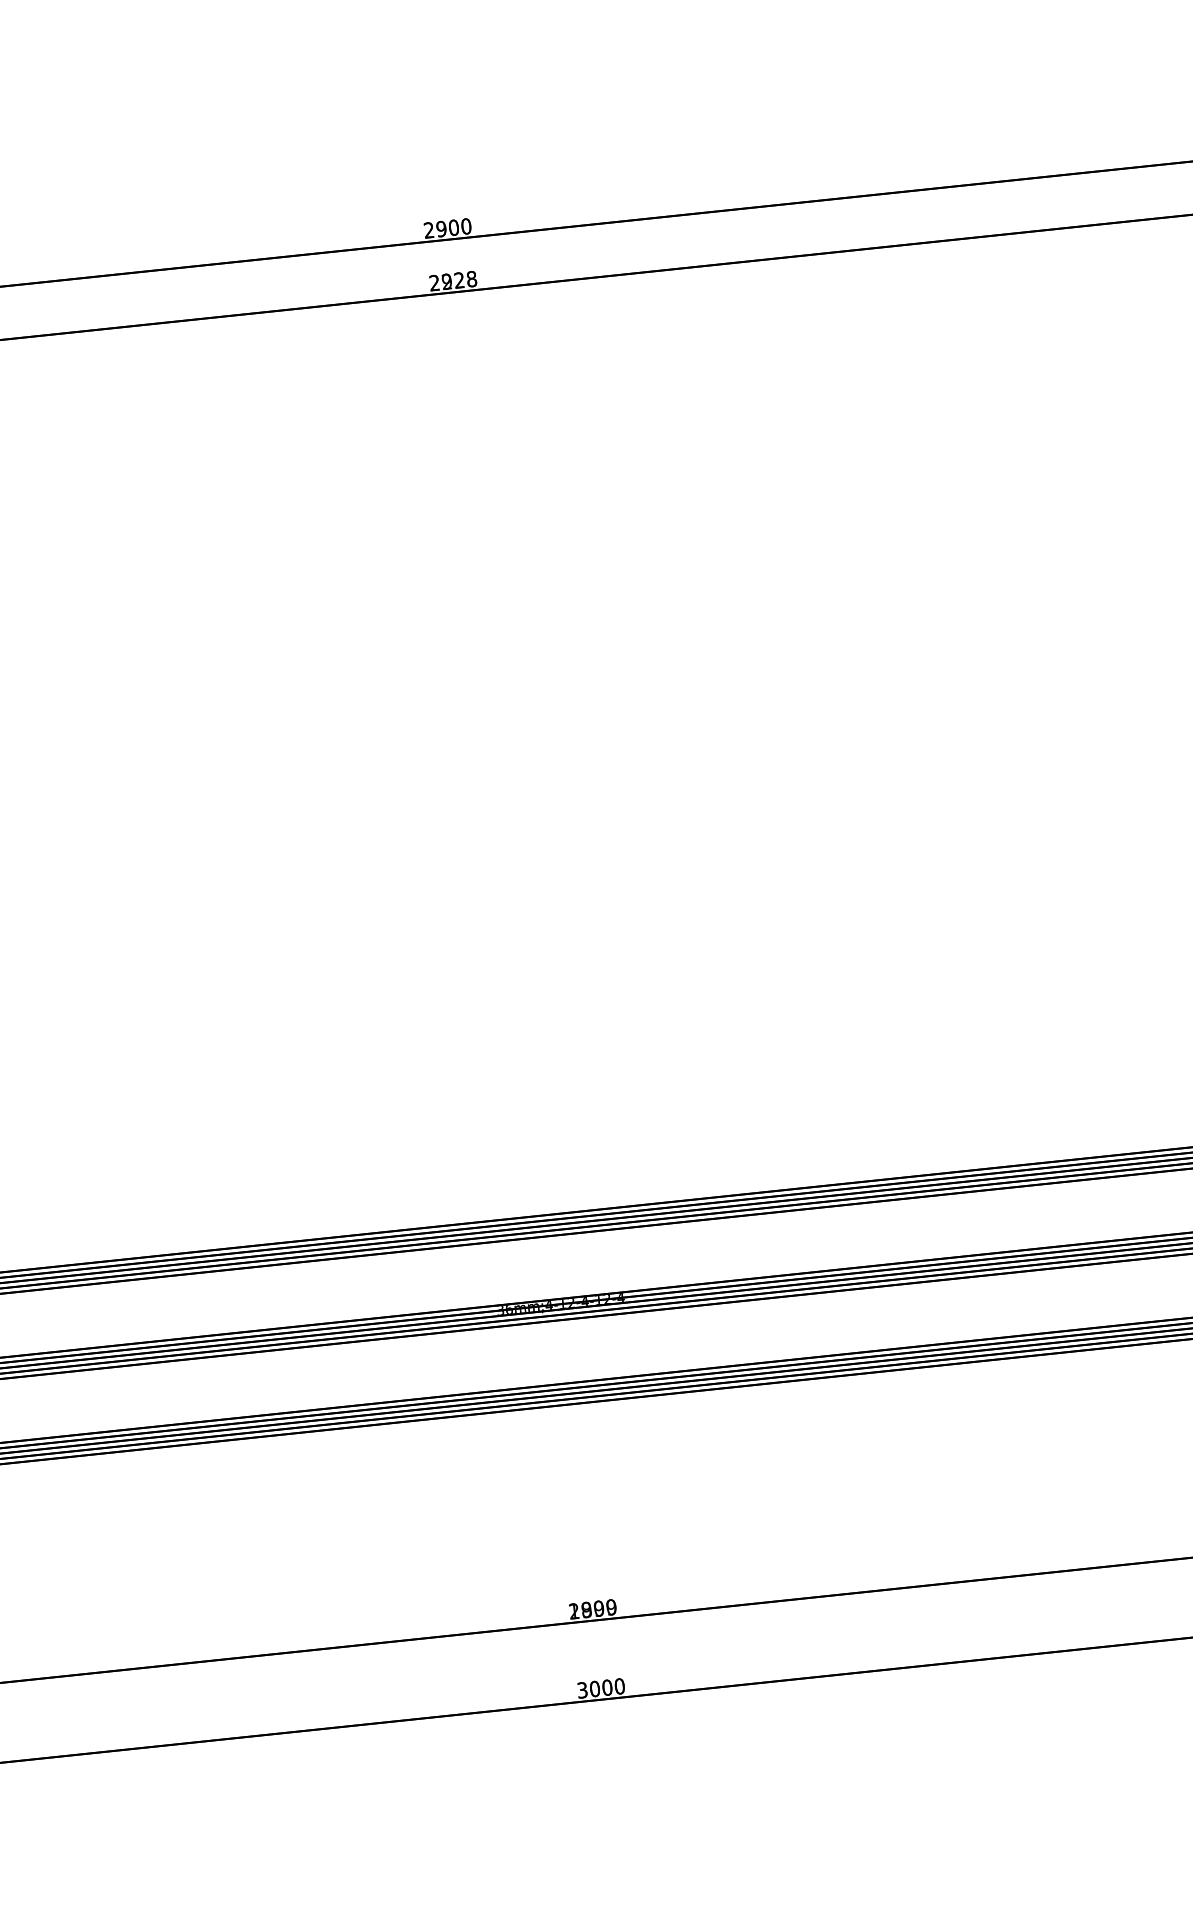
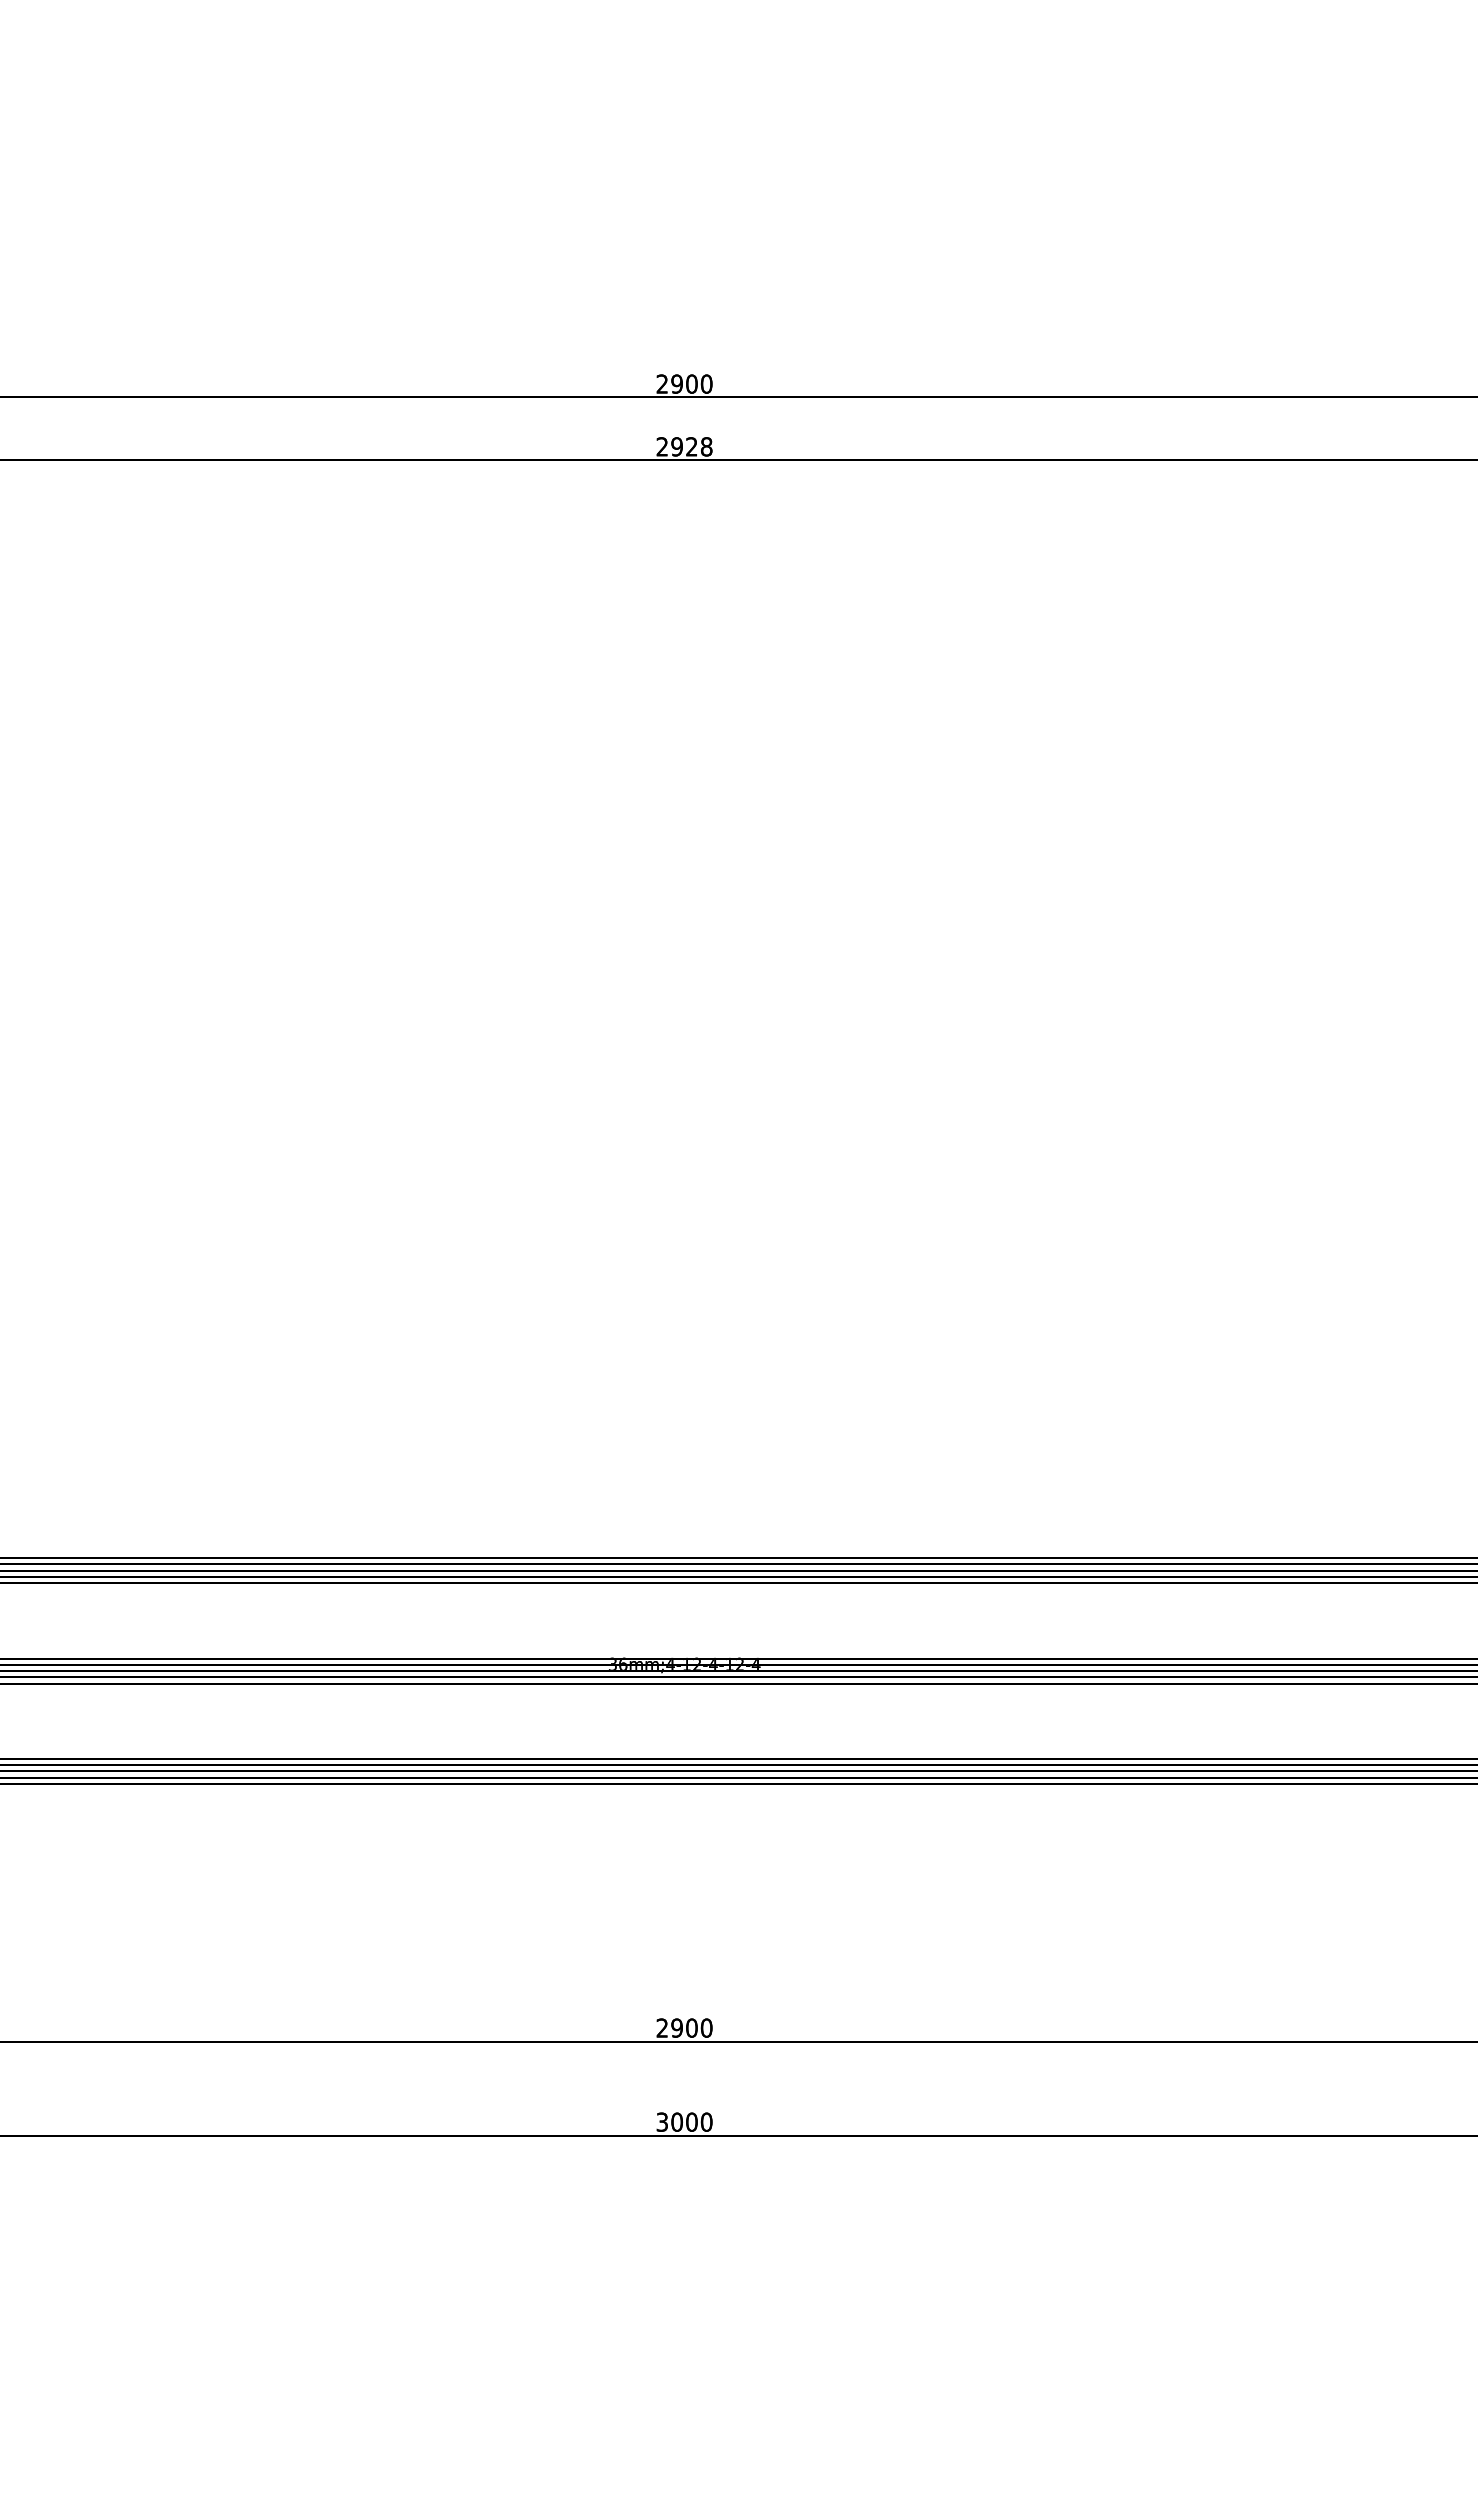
text: (446, 281) -> (676, 446), 2228 -> 2928
text: (592, 1608) -> (684, 2027), 1899 -> 2900

